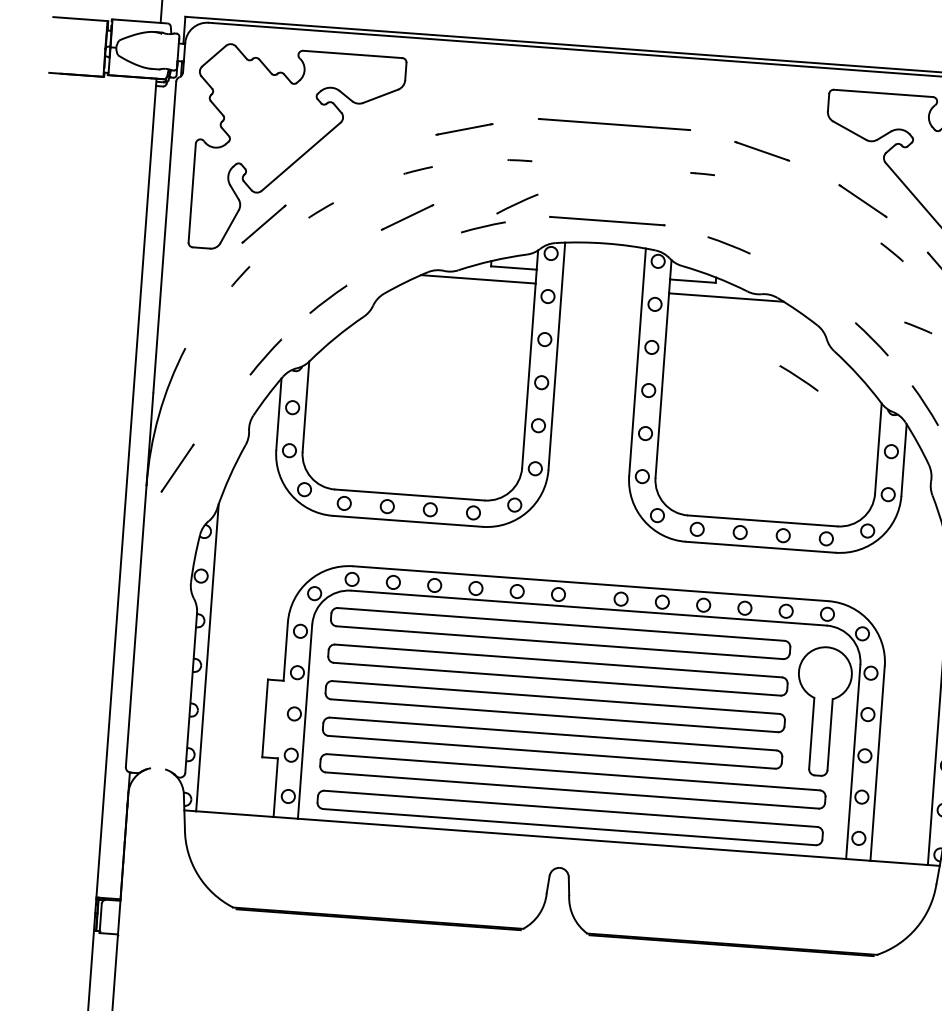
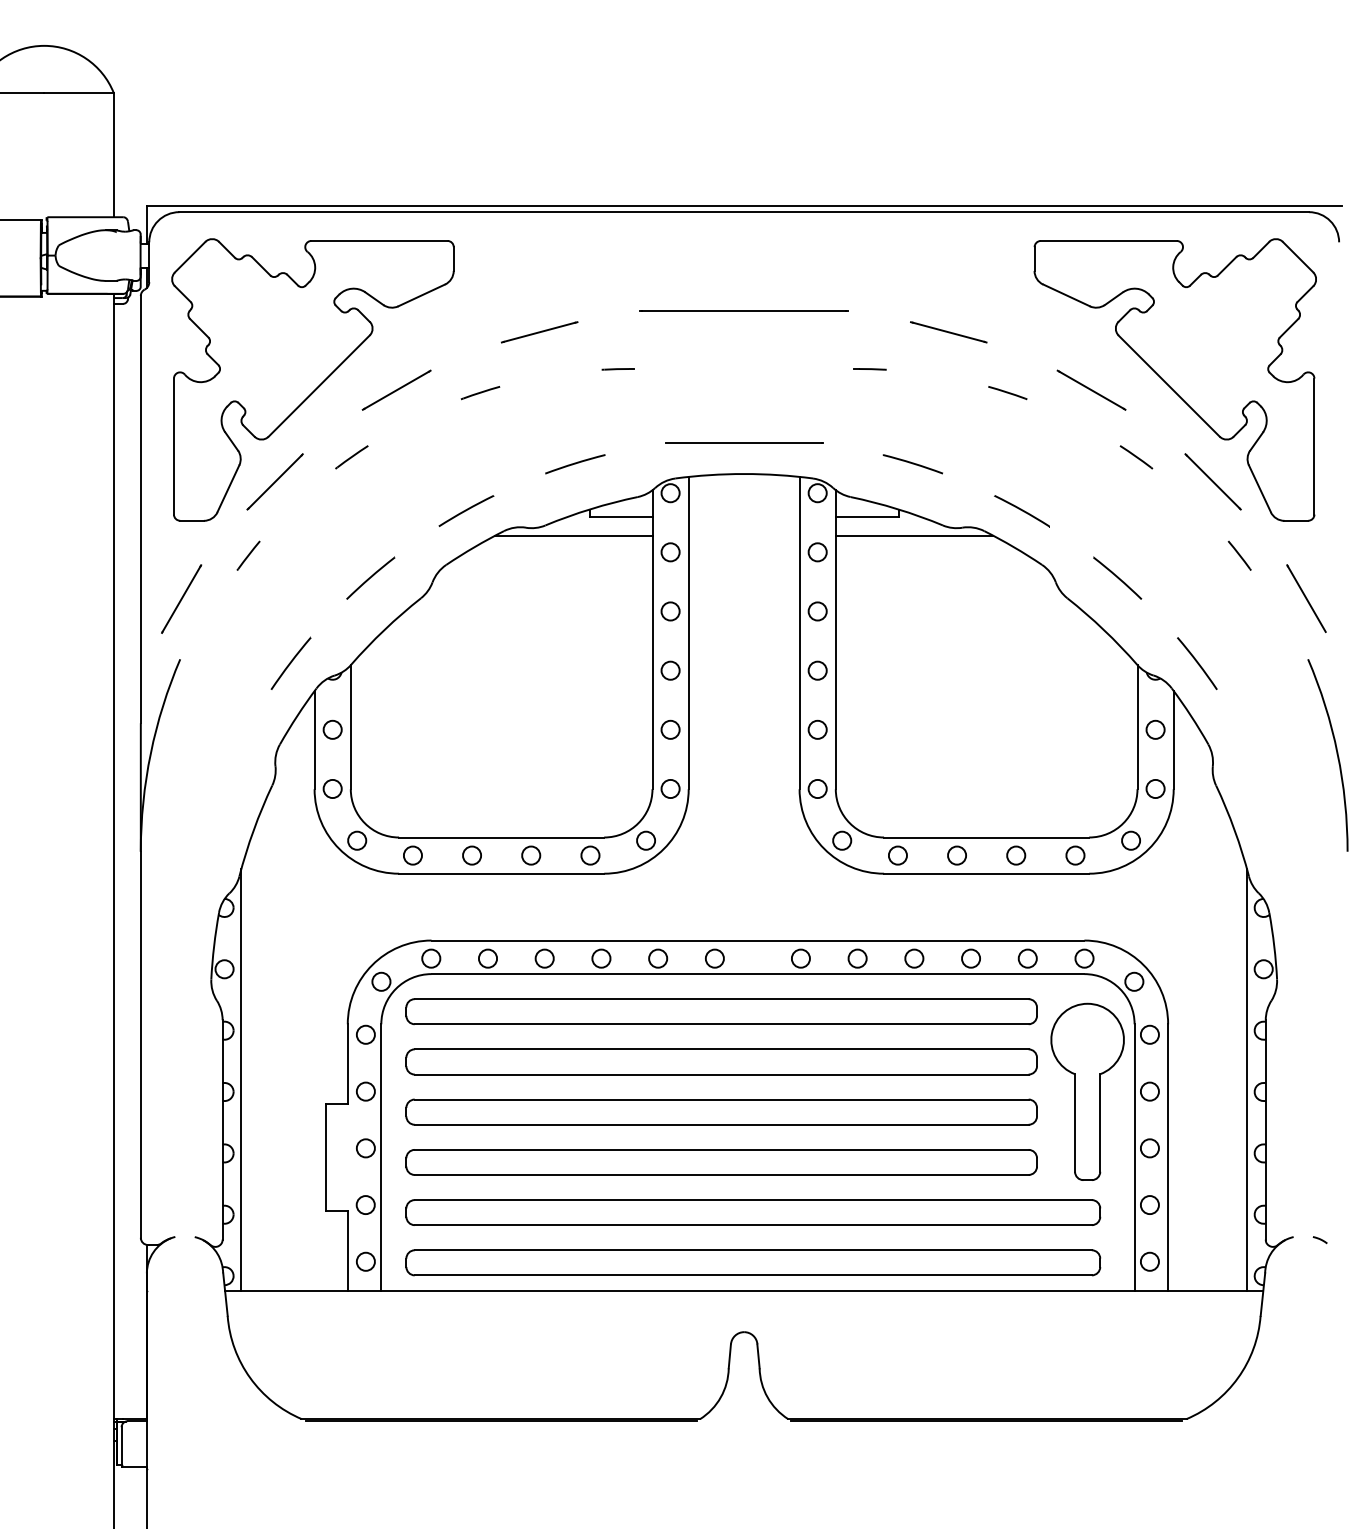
line: (517, 203) -> (466, 510), moved
line: (407, 216) -> (396, 389), moved
line: (917, 328) -> (1007, 393), moved
line: (798, 378) -> (1021, 510), moved
line: (177, 467) -> (181, 598), moved

